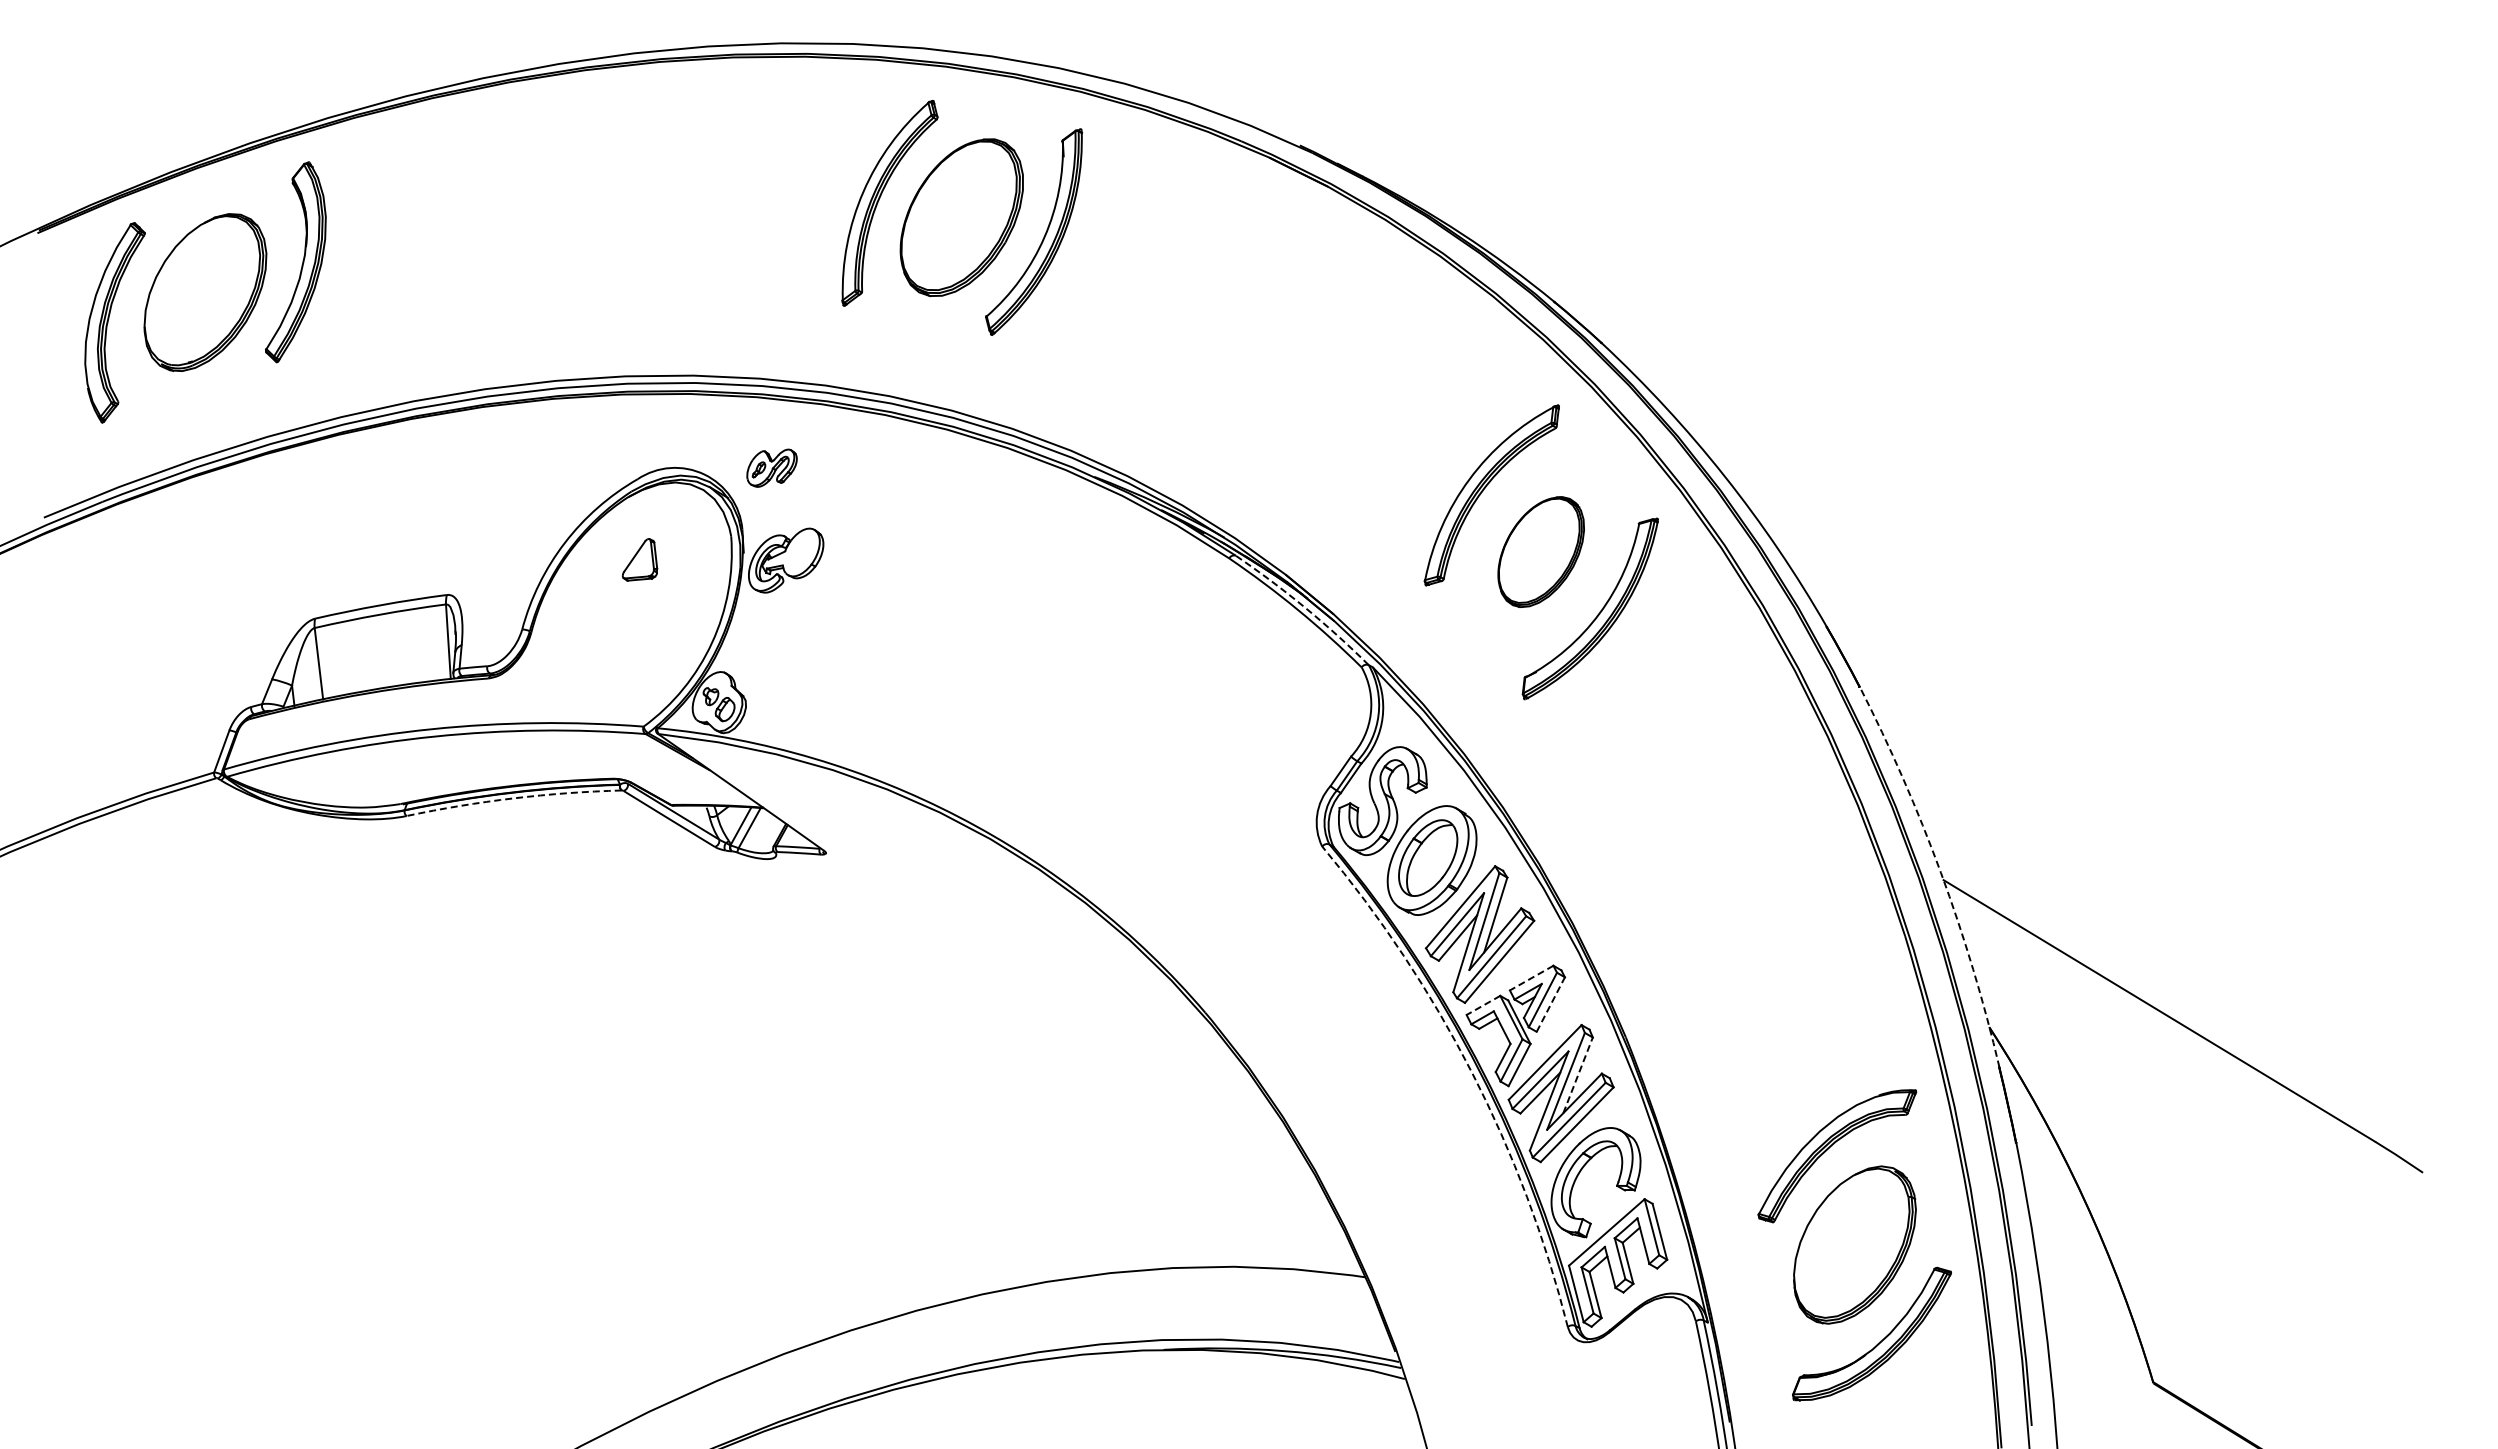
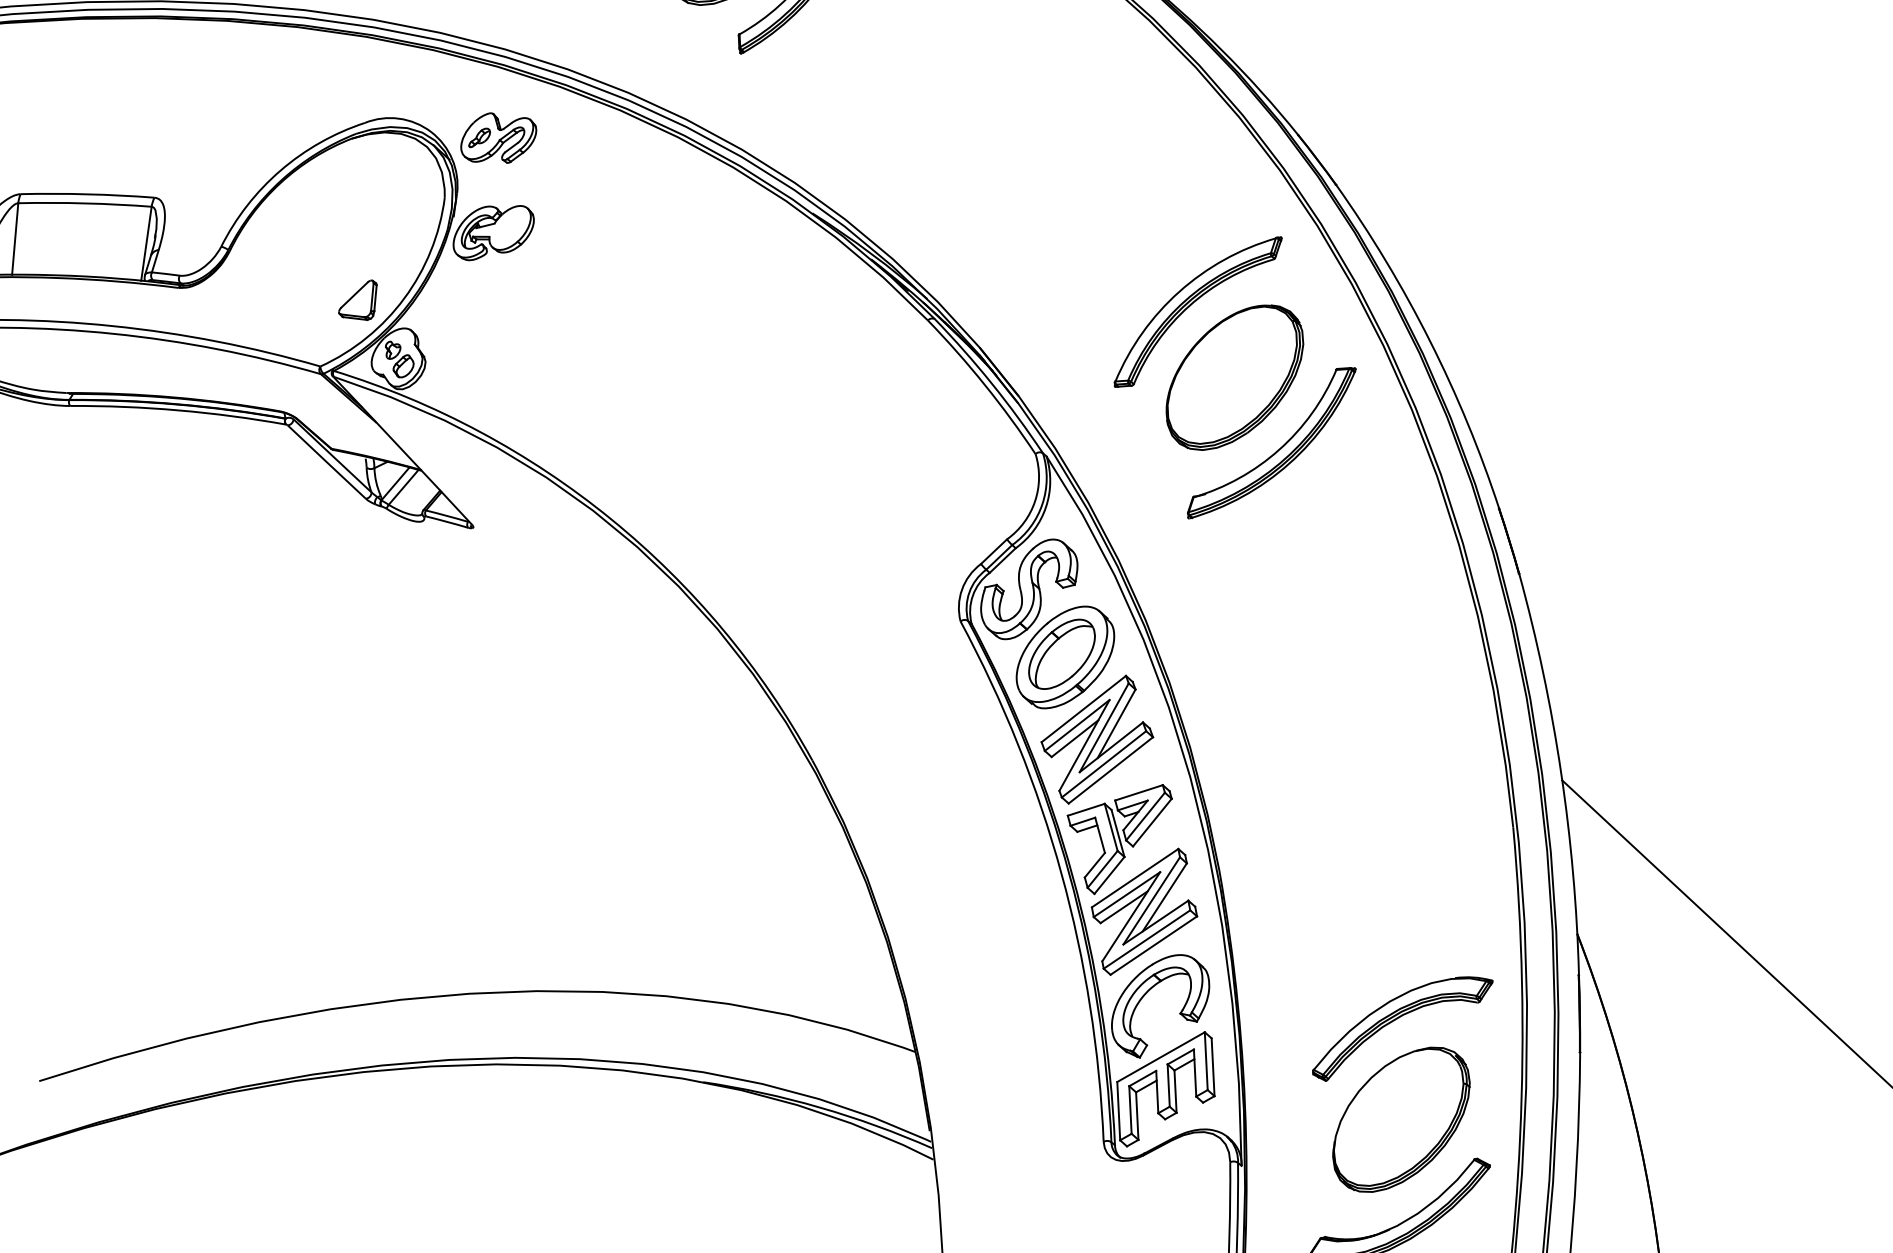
part: (771, 467) -> (498, 138), size x1.43
part: (1541, 551) -> (1235, 377), size x1.43
part: (639, 559) -> (358, 298), moved
arc: (1304, 607) -> (991, 383), dashed -> solid
arc: (513, 798) -> (178, 410), dashed -> solid
arc: (1940, 872) -> (1560, 772), dashed -> solid
line: (1531, 978) -> (1138, 793), dashed -> solid
line: (1550, 1004) -> (1152, 822), dashed -> solid
line: (1483, 1005) -> (1086, 809), dashed -> solid
arc: (1472, 1072) -> (1061, 873), dashed -> solid
line: (1578, 1075) -> (1165, 897), dashed -> solid

